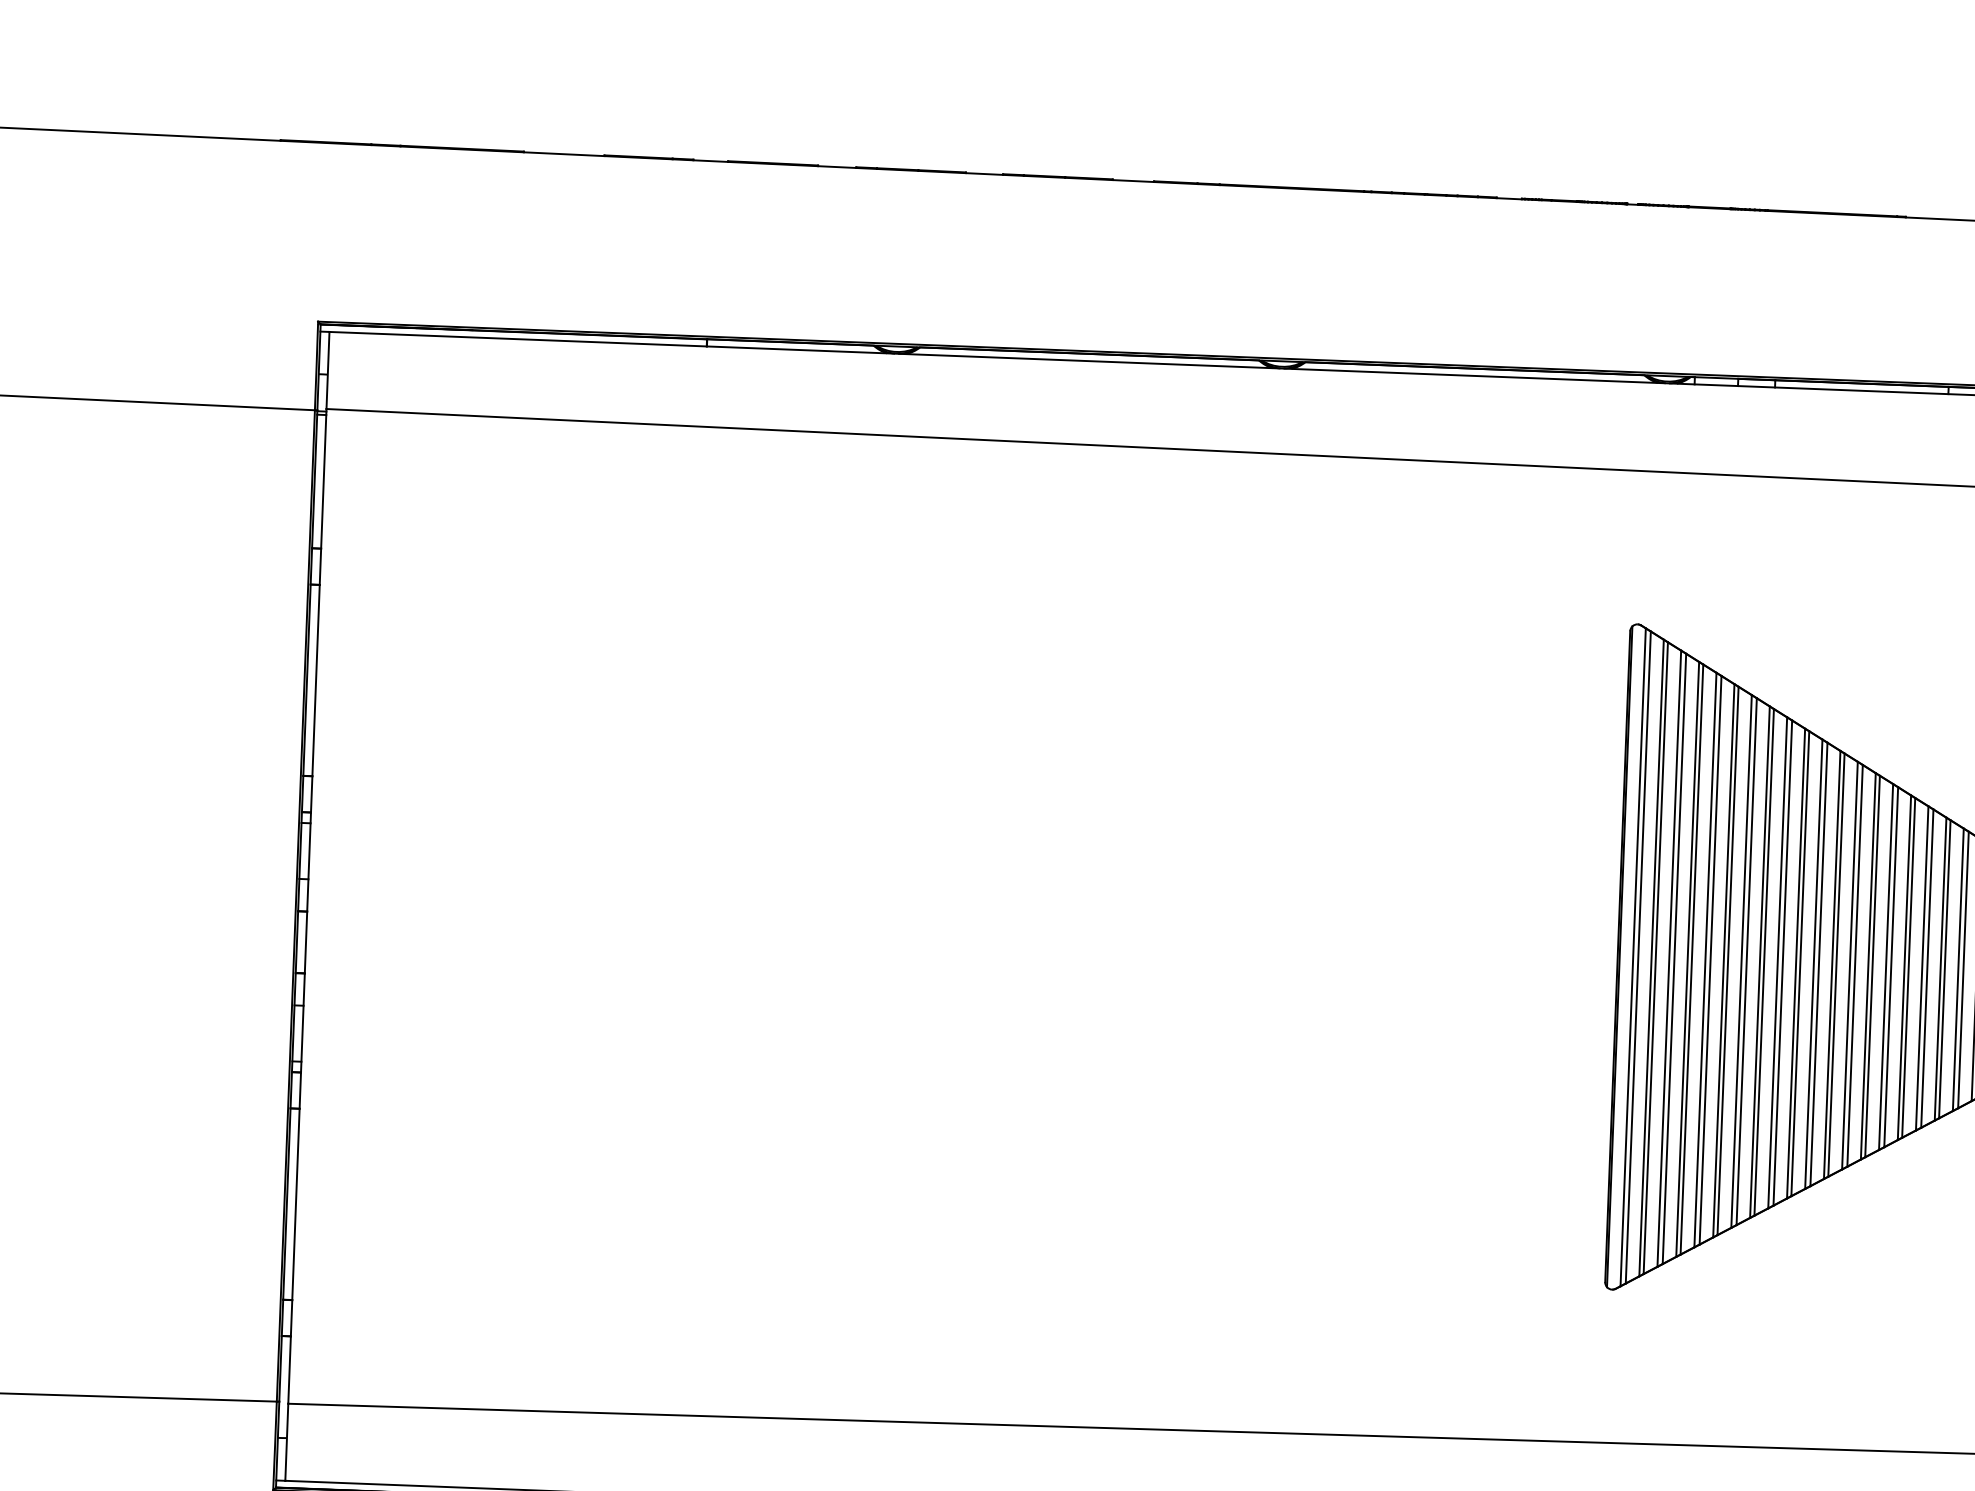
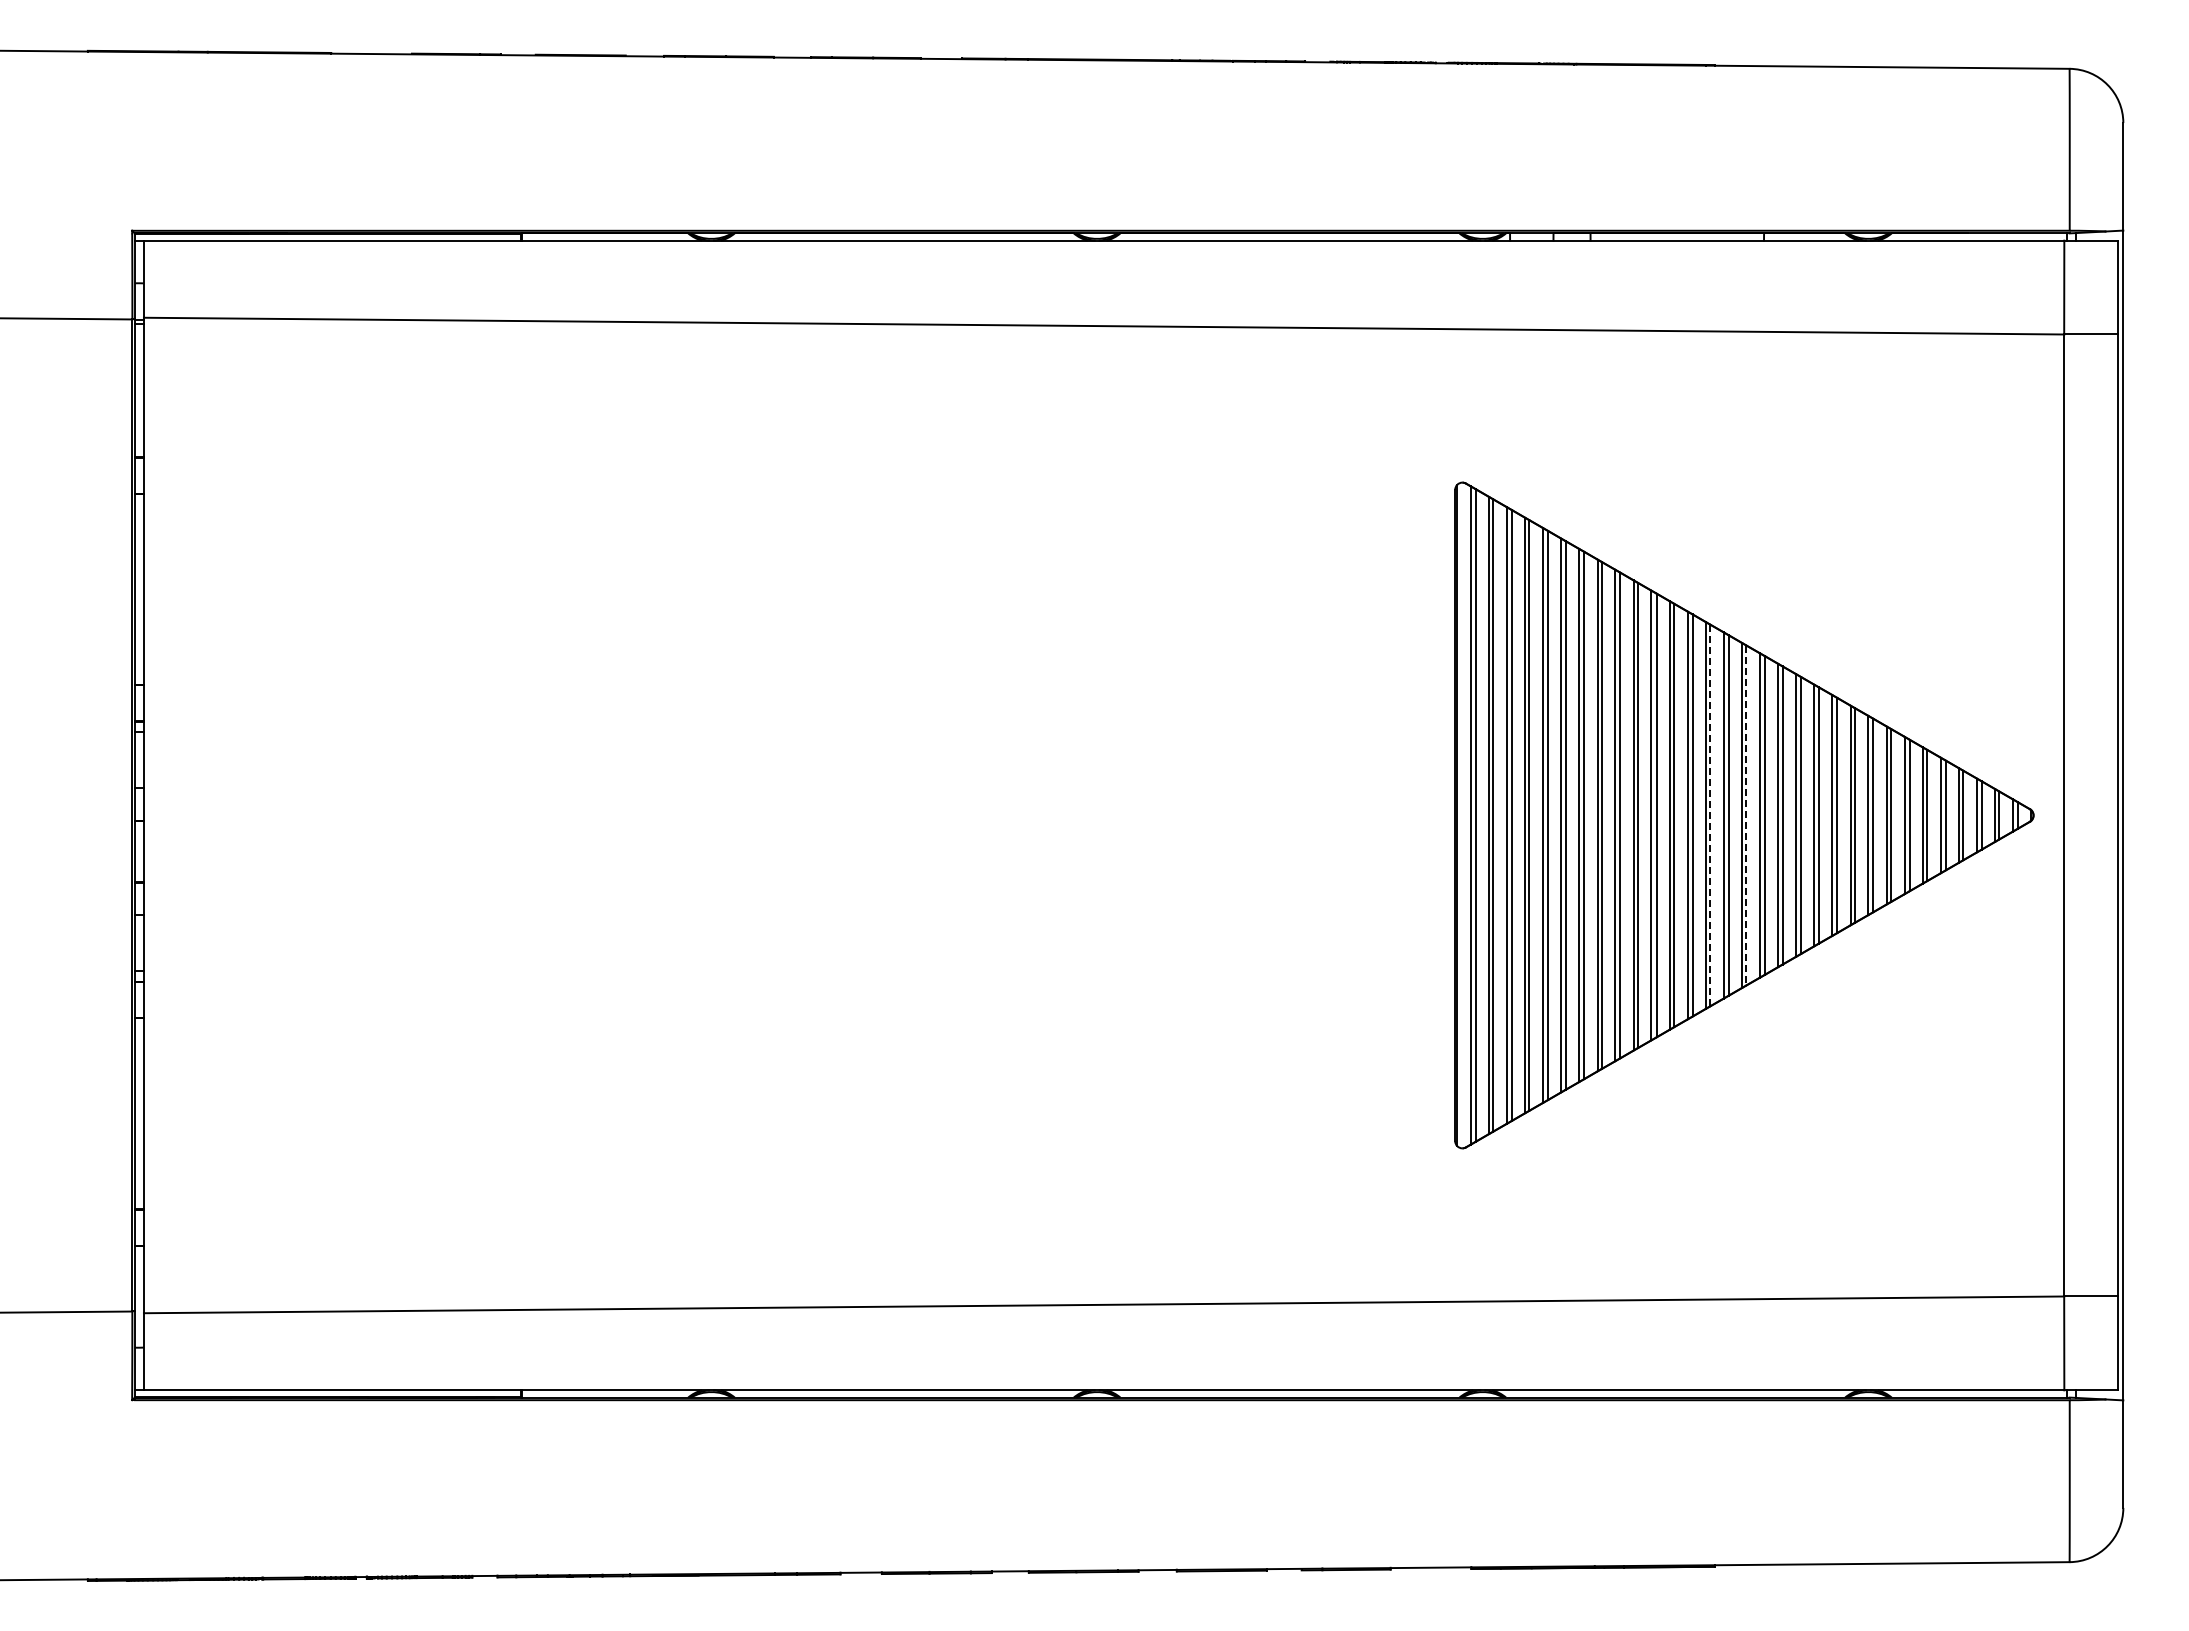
line: (1872, 966) -> (1710, 815), solid -> dashed
line: (1908, 967) -> (1746, 815), solid -> dashed

